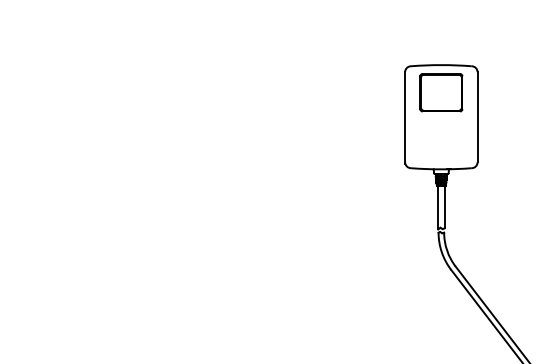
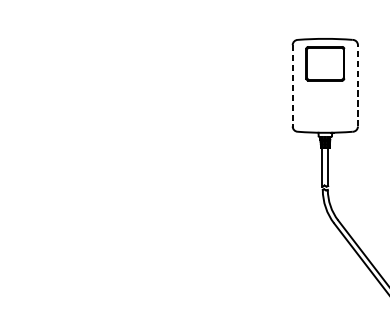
line: (477, 116) -> (357, 85), solid -> dashed
line: (405, 117) -> (293, 86), solid -> dashed

